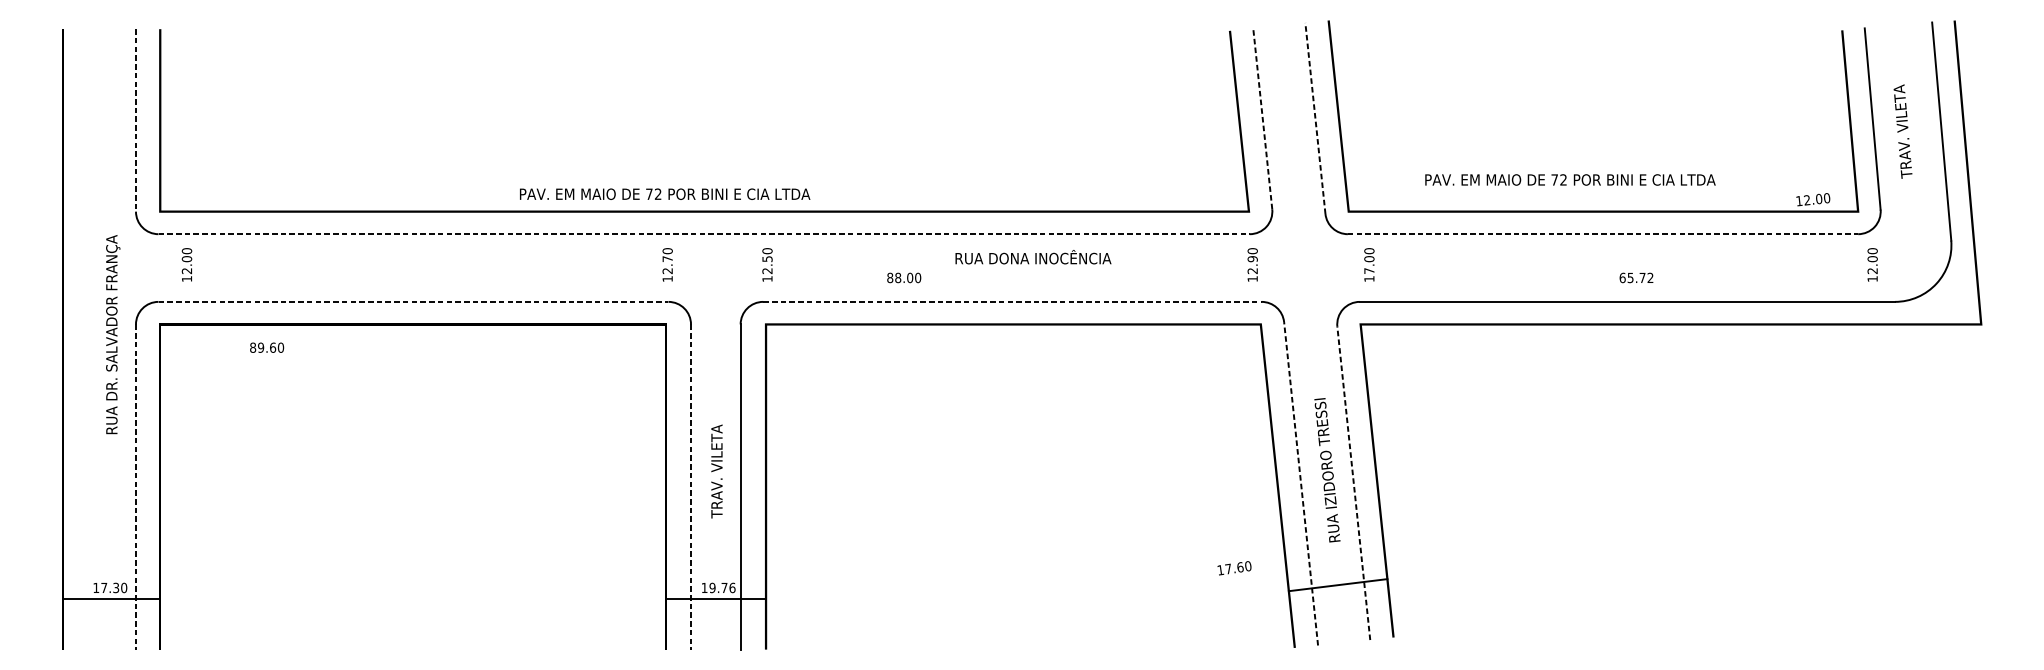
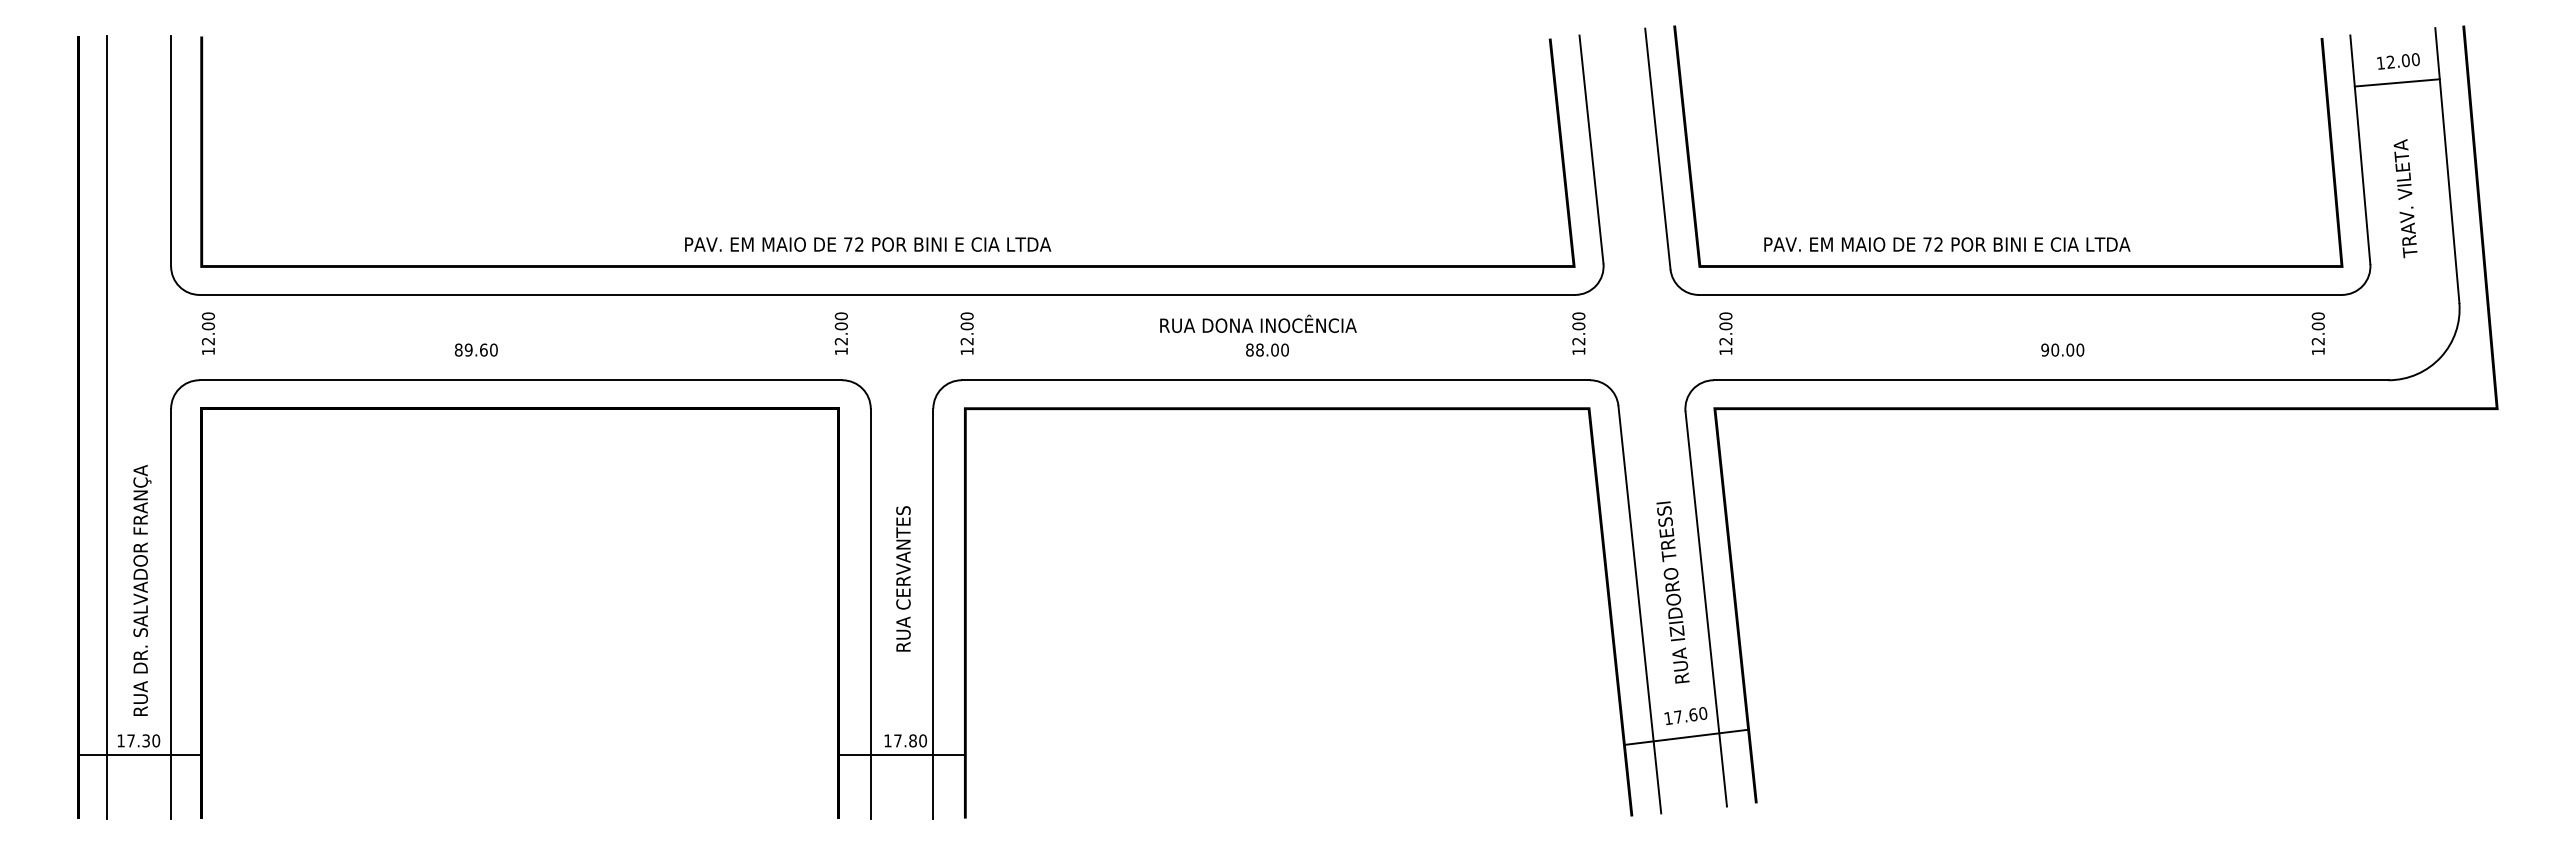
line: (1901, 65) -> (2396, 82), added
line: (1262, 118) -> (1591, 149), dashed -> solid
line: (1315, 118) -> (1657, 148), dashed -> solid
line: (136, 120) -> (171, 151), dashed -> solid
text: (1902, 131) -> (2405, 198), moved
text: (1570, 179) -> (1947, 244), moved
text: (665, 194) -> (868, 244), moved
text: (1813, 199) -> (2398, 61), moved
line: (704, 233) -> (887, 294), dashed -> solid
line: (1603, 233) -> (2020, 294), dashed -> solid
text: (1033, 256) -> (1258, 323), moved
text: (666, 259) -> (840, 326), 12.70 -> 12.00
text: (766, 259) -> (966, 326), 12.50 -> 12.00
text: (1252, 259) -> (1578, 326), 12.90 -> 12.00
text: (186, 264) -> (207, 333), moved
text: (1872, 264) -> (2317, 333), moved
text: (1369, 271) -> (1725, 341), 17.00 -> 12.00
text: (904, 277) -> (1267, 349), moved
text: (1636, 277) -> (2062, 349), 65.72 -> 90.00
line: (413, 302) -> (521, 380), dashed -> solid
line: (1012, 302) -> (1276, 380), dashed -> solid
text: (113, 333) -> (142, 589), moved
line: (85, 339) -> (107, 427), added
text: (267, 347) -> (476, 349), moved
text: (716, 459) -> (903, 579), TRAV. VILETA -> RUA CERVANTES
line: (1353, 482) -> (1706, 608), dashed -> solid
line: (1300, 483) -> (1639, 609), dashed -> solid
line: (136, 486) -> (171, 613), dashed -> solid
line: (690, 486) -> (870, 613), dashed -> solid
text: (1234, 568) -> (1685, 716), moved
text: (722, 587) -> (910, 740), 19.76 -> 17.80

